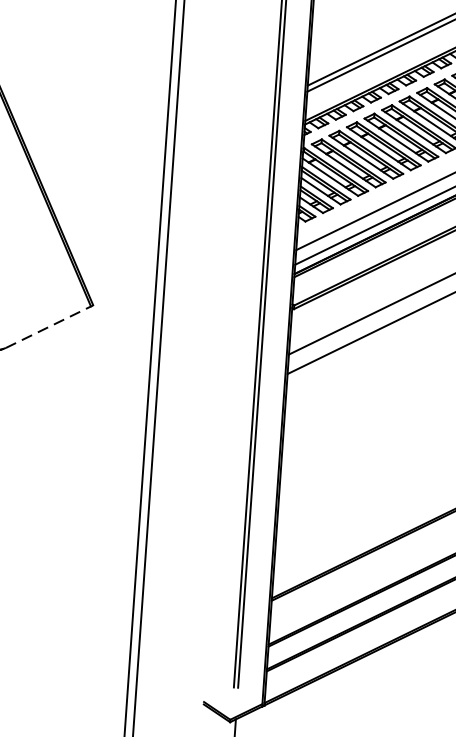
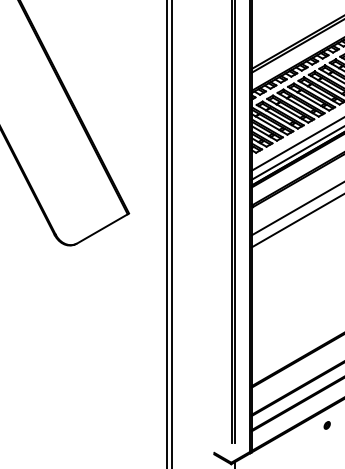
line: (48, 326) -> (102, 228), dashed -> solid
part: (388, 670) -> (326, 425), added

